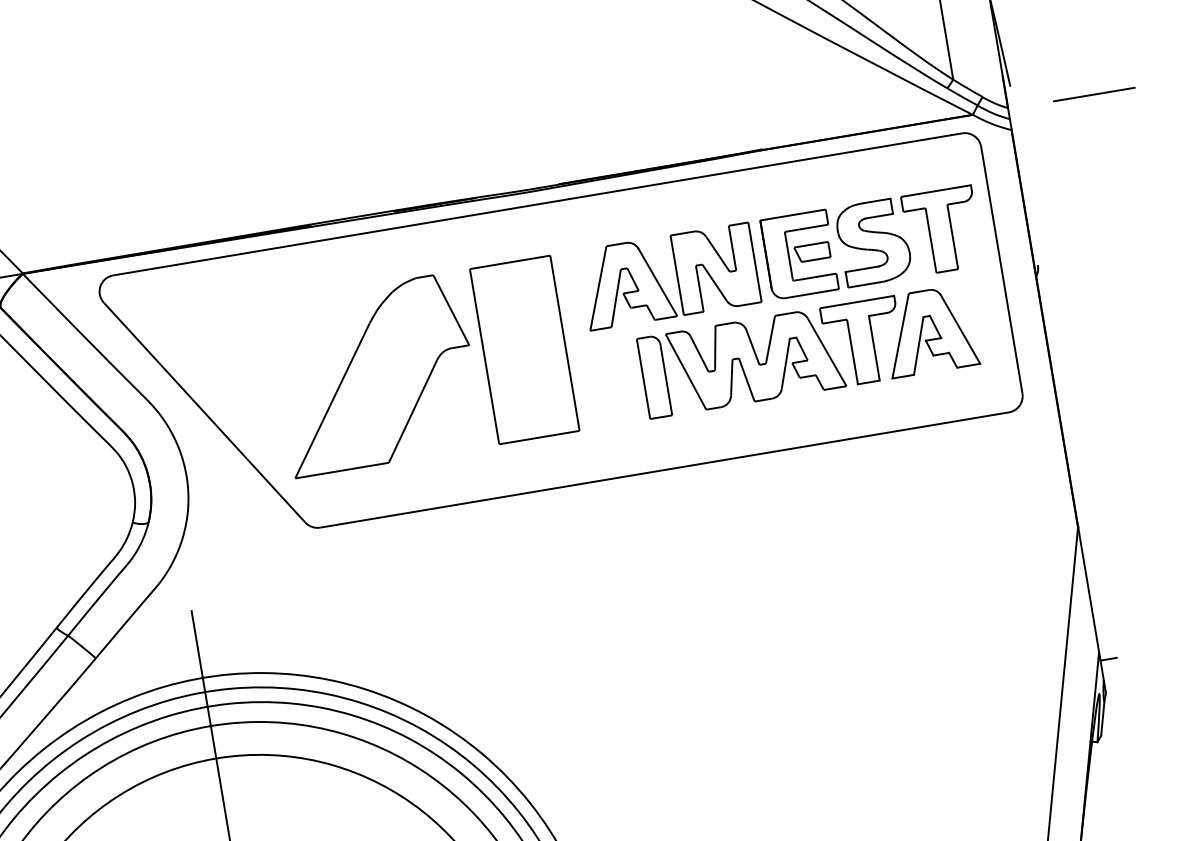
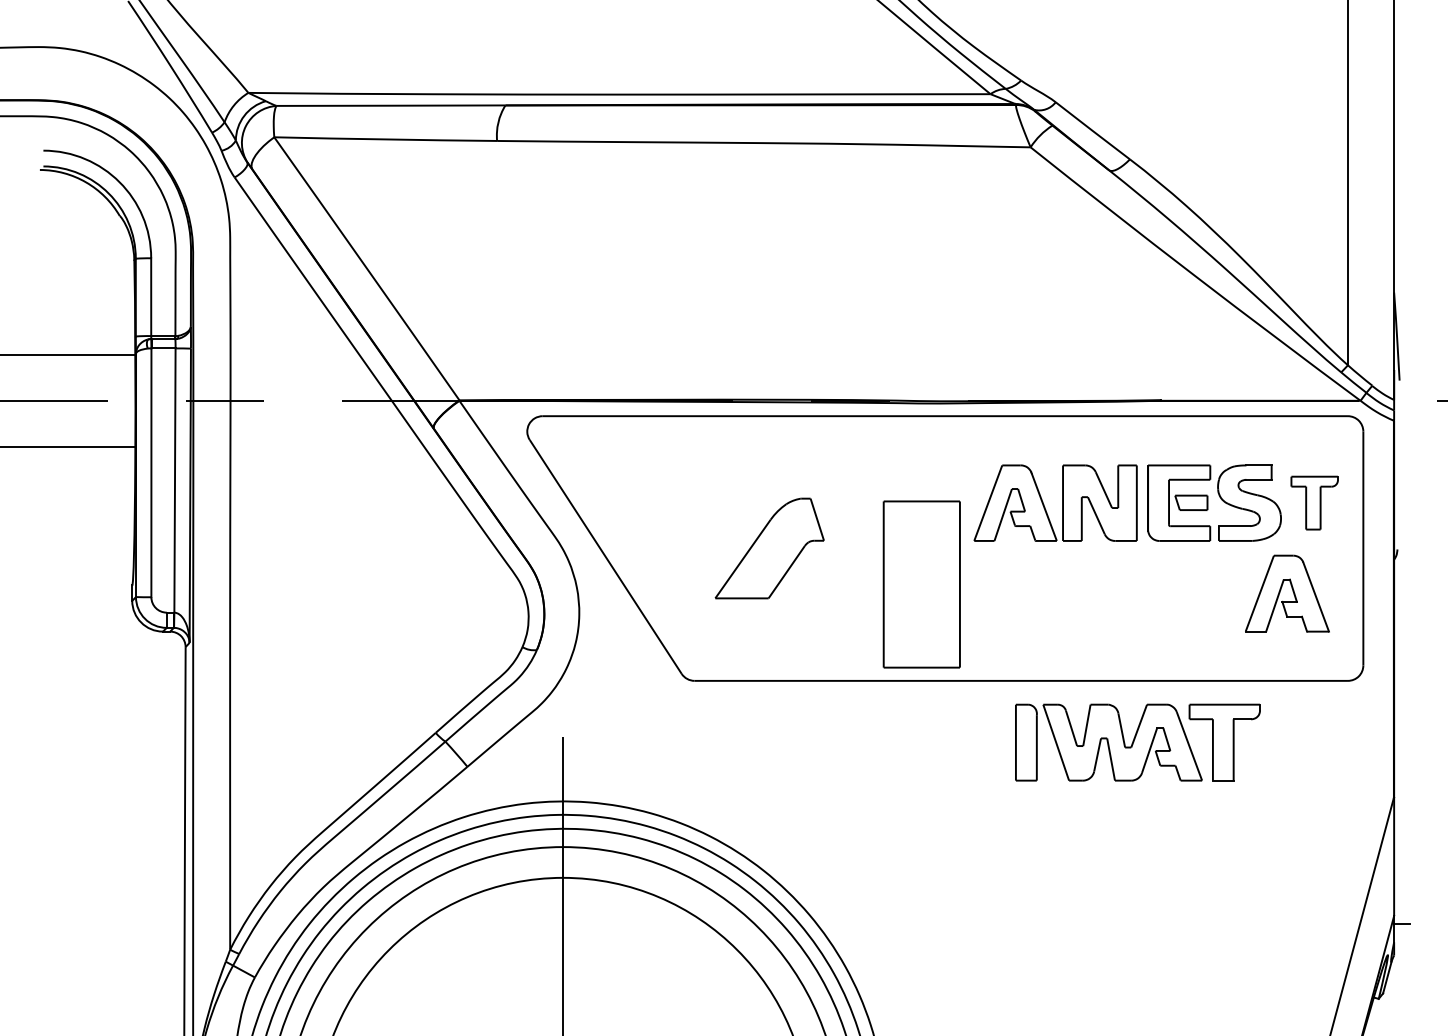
part: (942, 230) -> (1314, 502), size x0.7
part: (524, 350) -> (921, 584), moved
part: (771, 357) -> (1137, 742), moved
part: (375, 374) -> (769, 548), size x0.6

